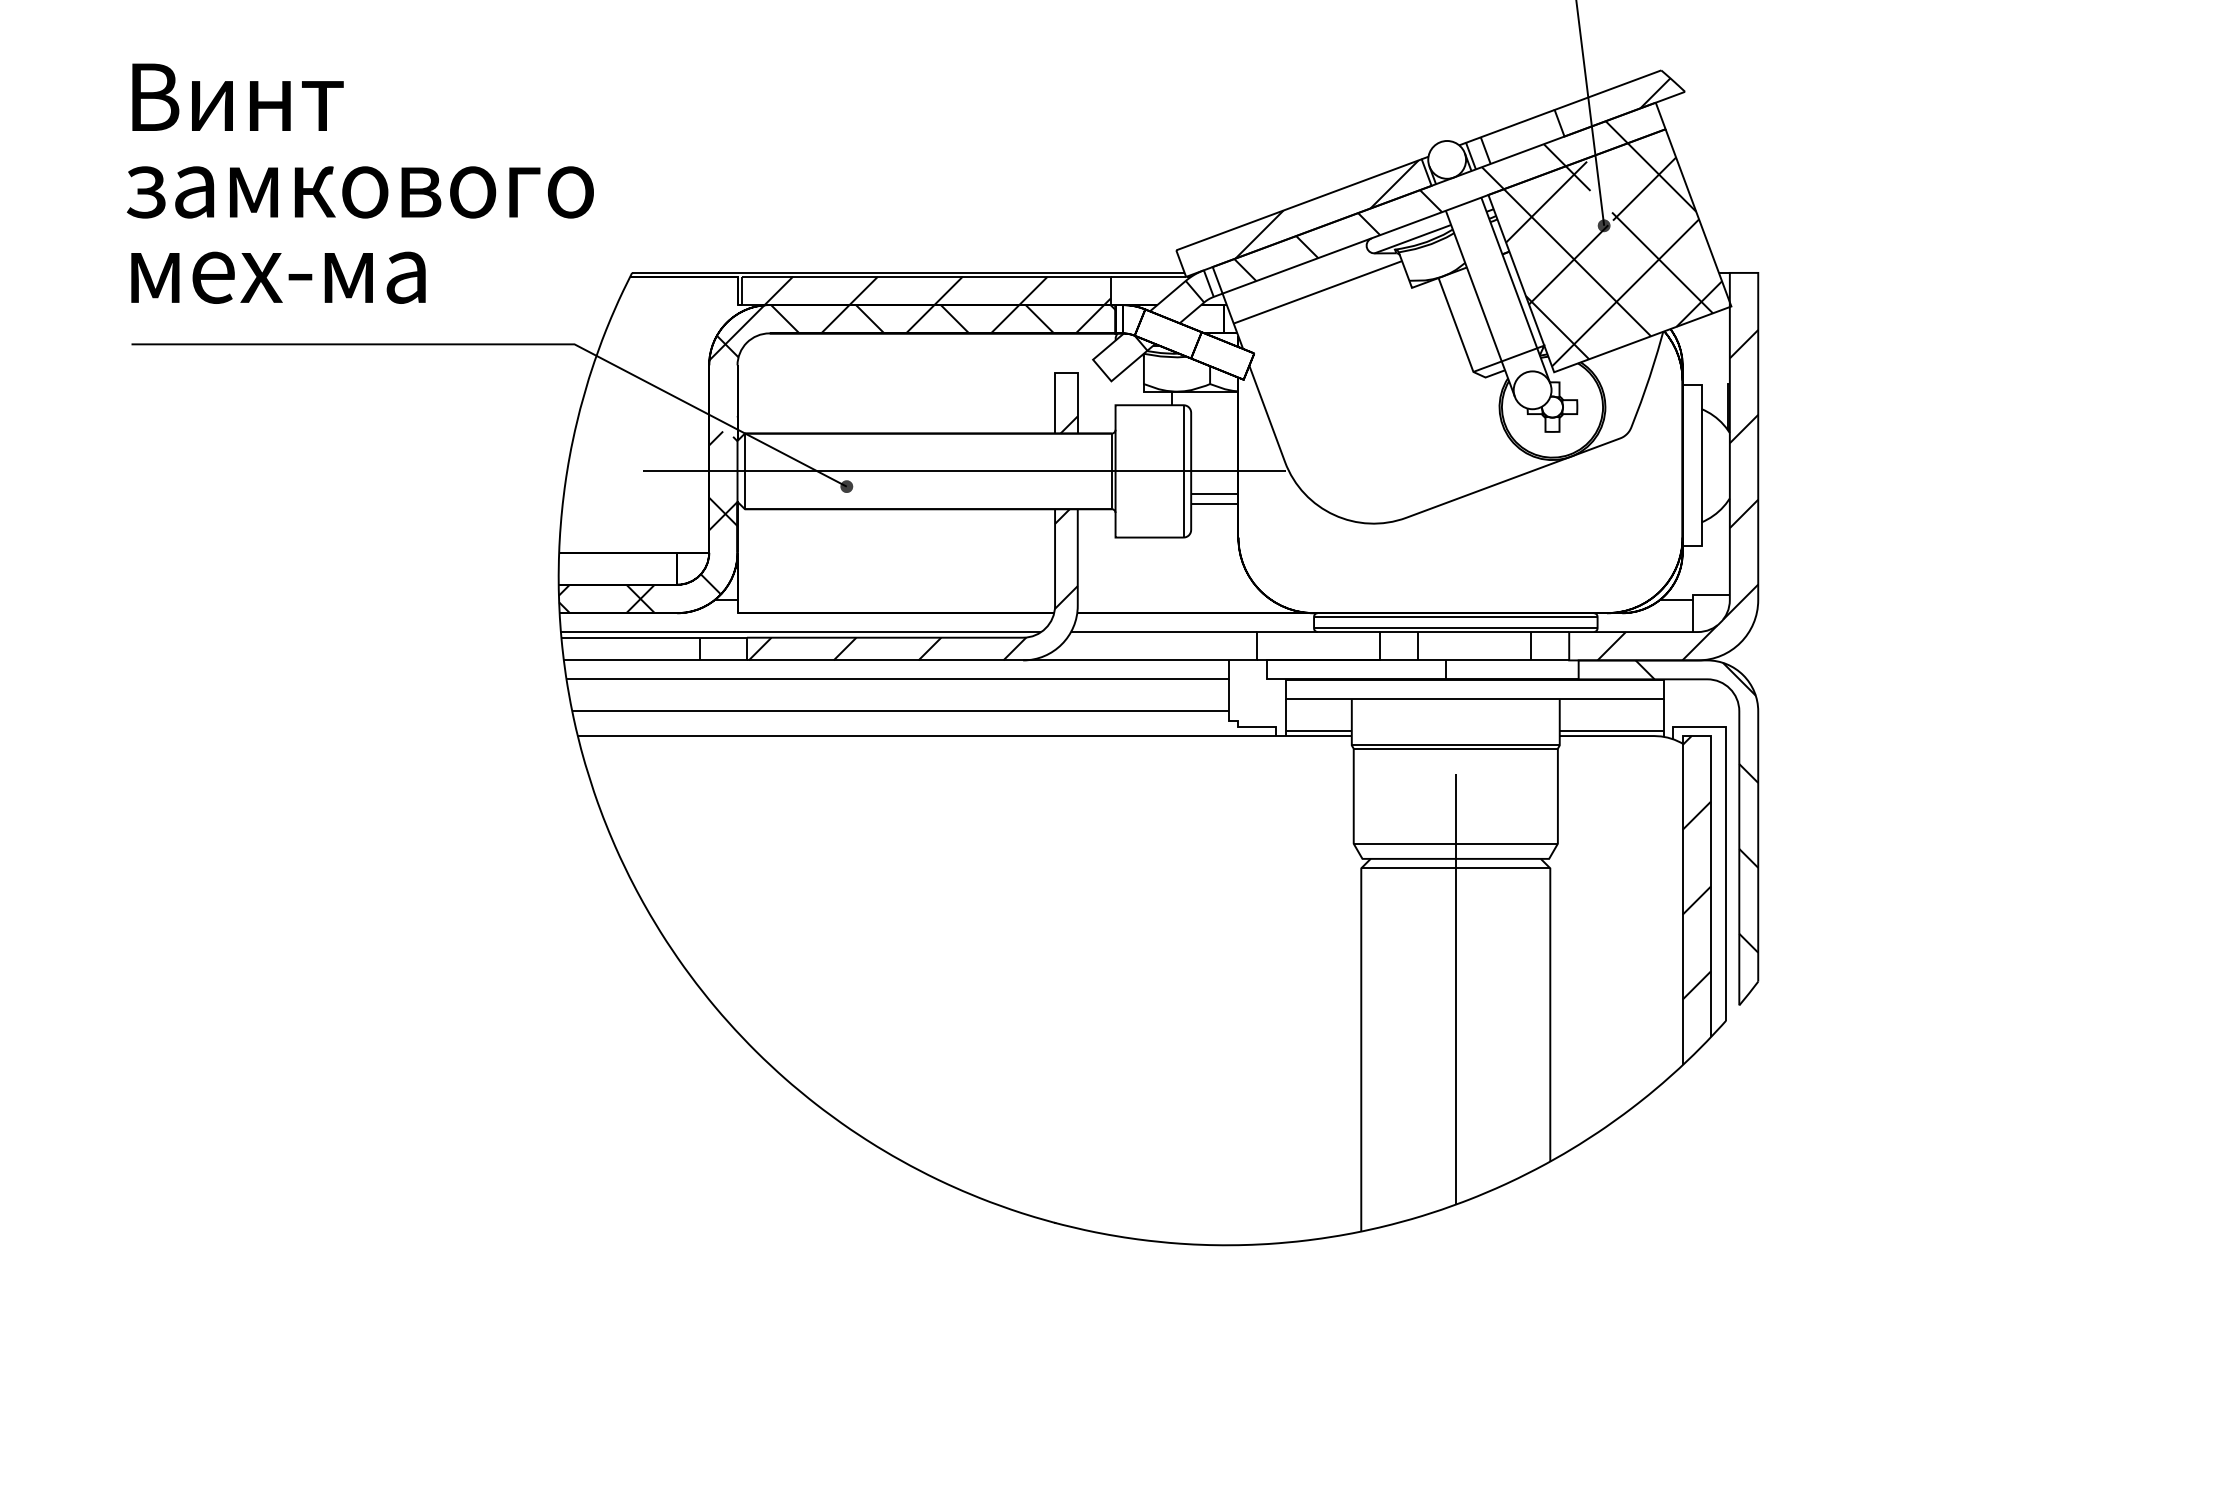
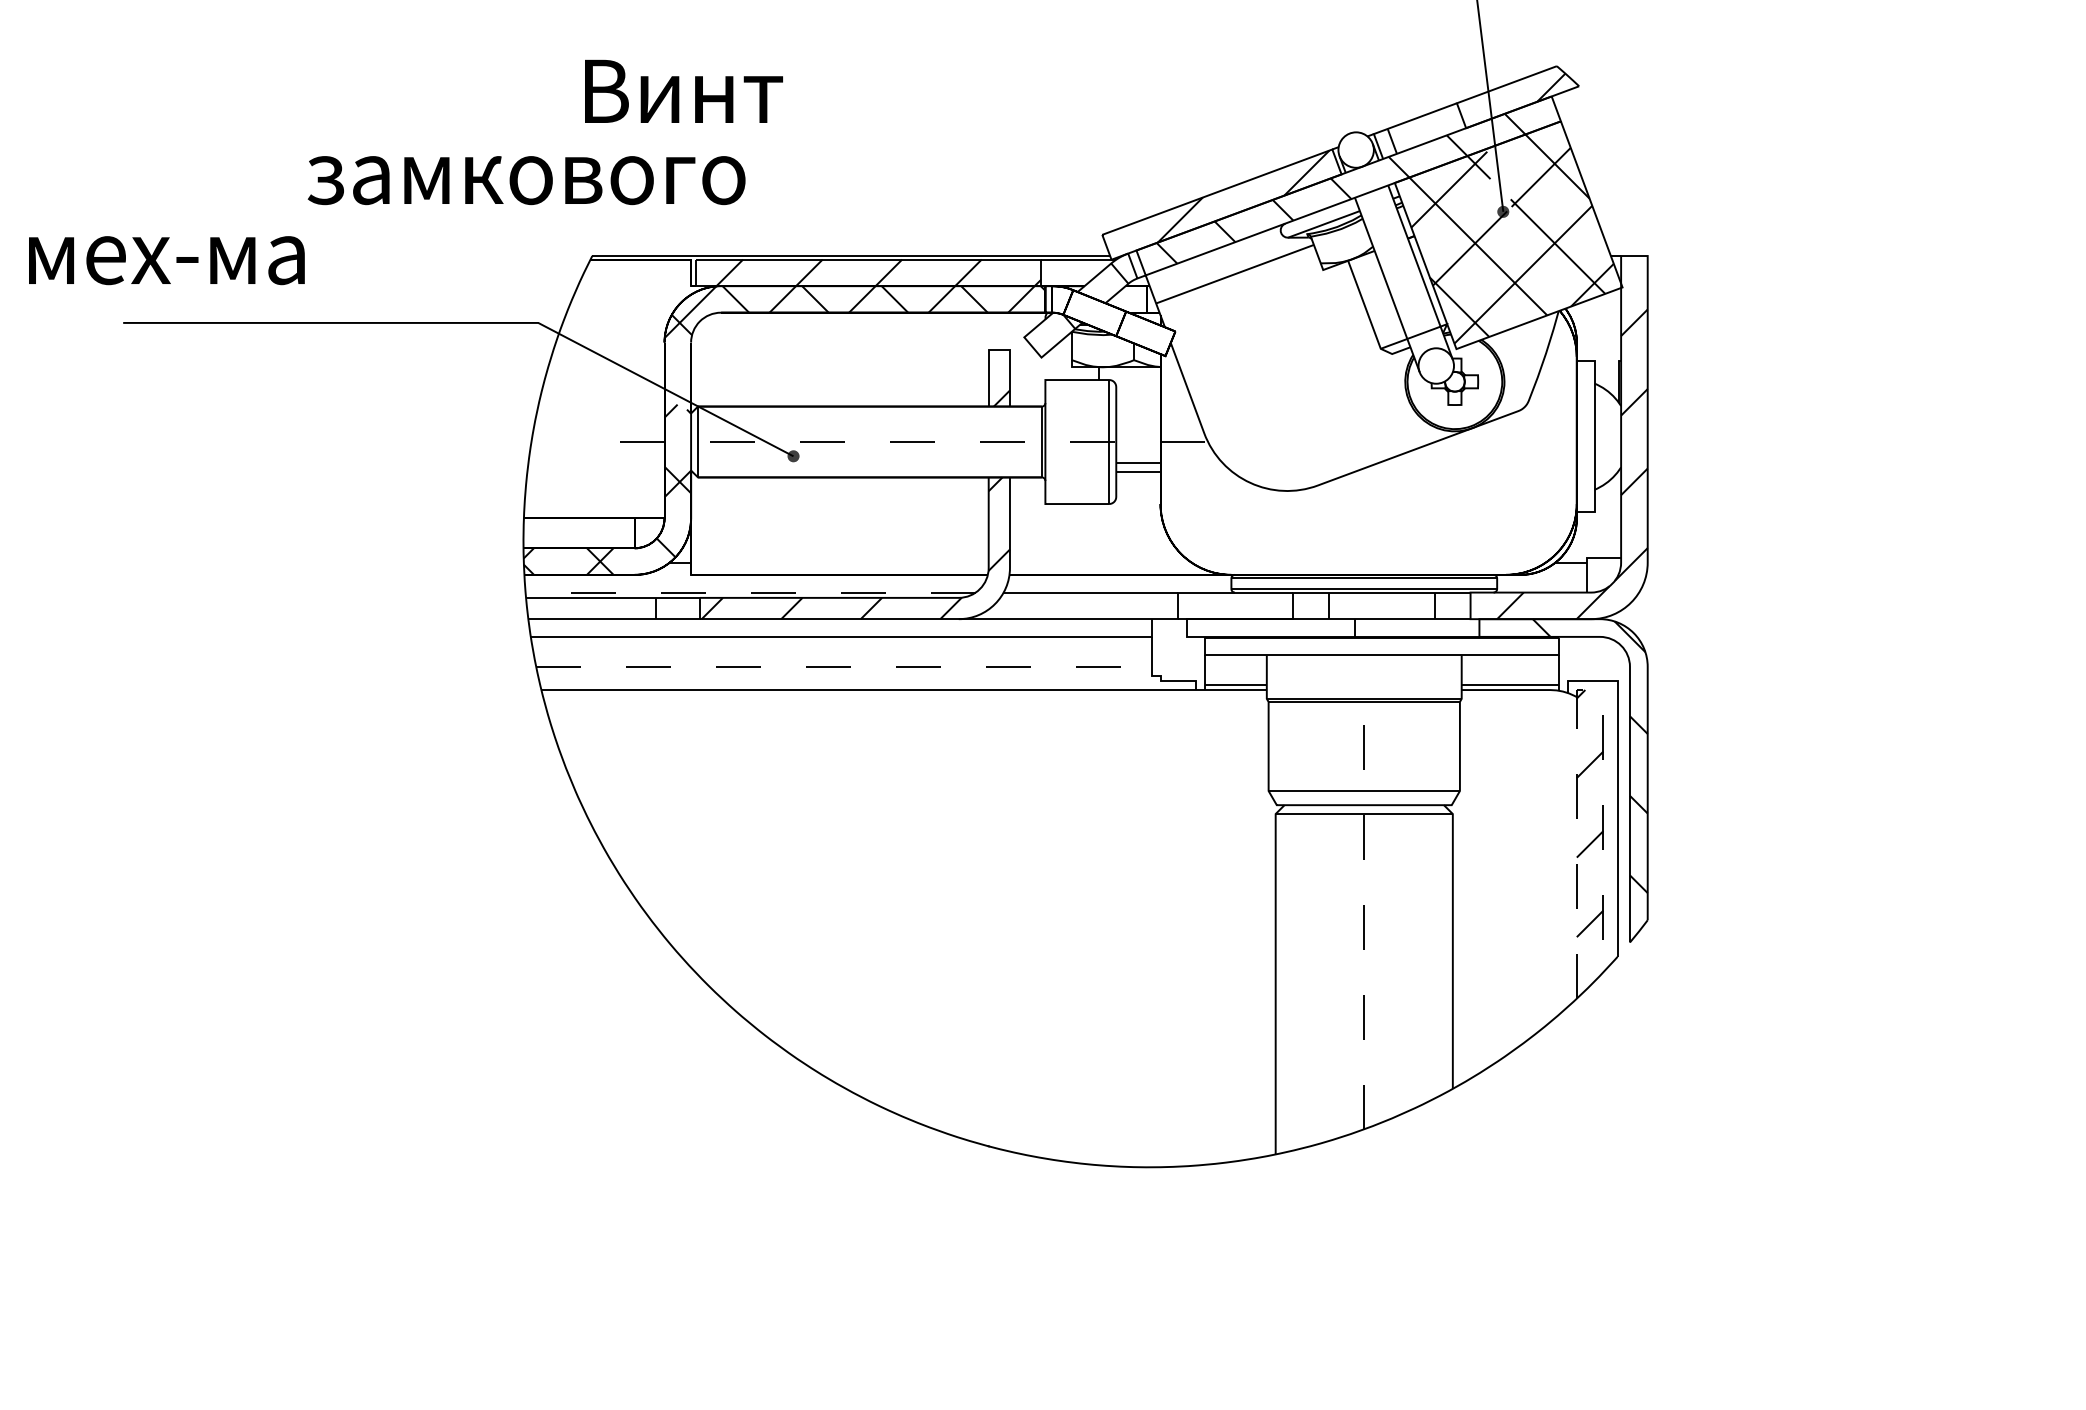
text: (237, 96) -> (683, 90), moved
text: (360, 192) -> (526, 180), moved
text: (278, 277) -> (166, 260), moved
line: (964, 471) -> (903, 442), solid -> dashed
line: (800, 631) -> (750, 592), solid -> dashed
line: (900, 710) -> (843, 666), solid -> dashed
line: (1683, 736) -> (1577, 690), solid -> dashed
line: (1456, 989) -> (1364, 927), solid -> dashed

